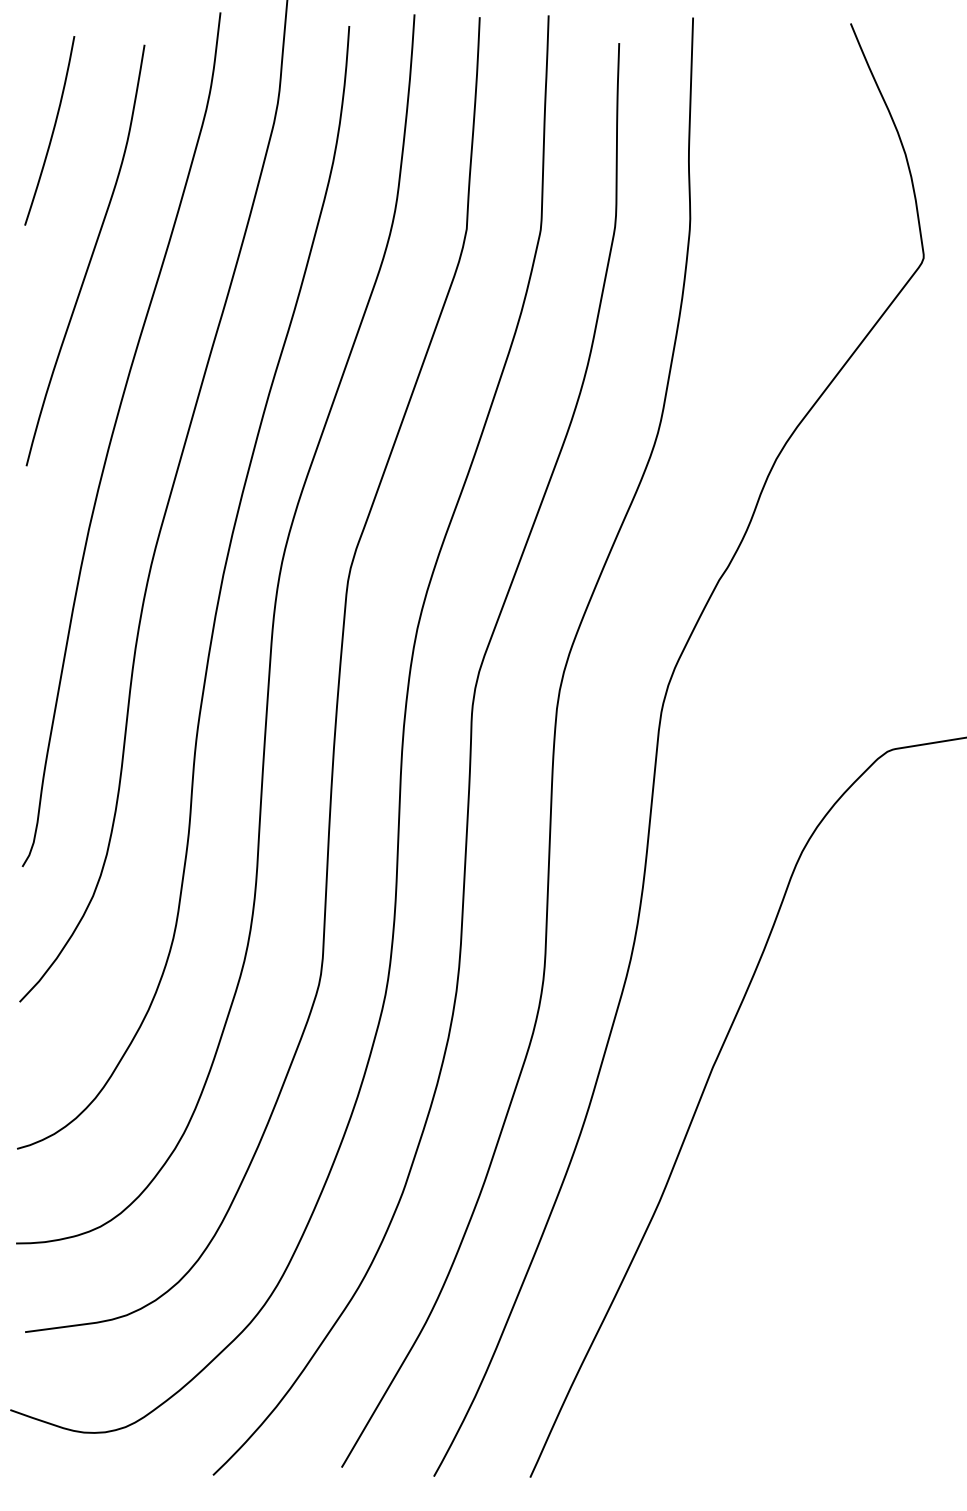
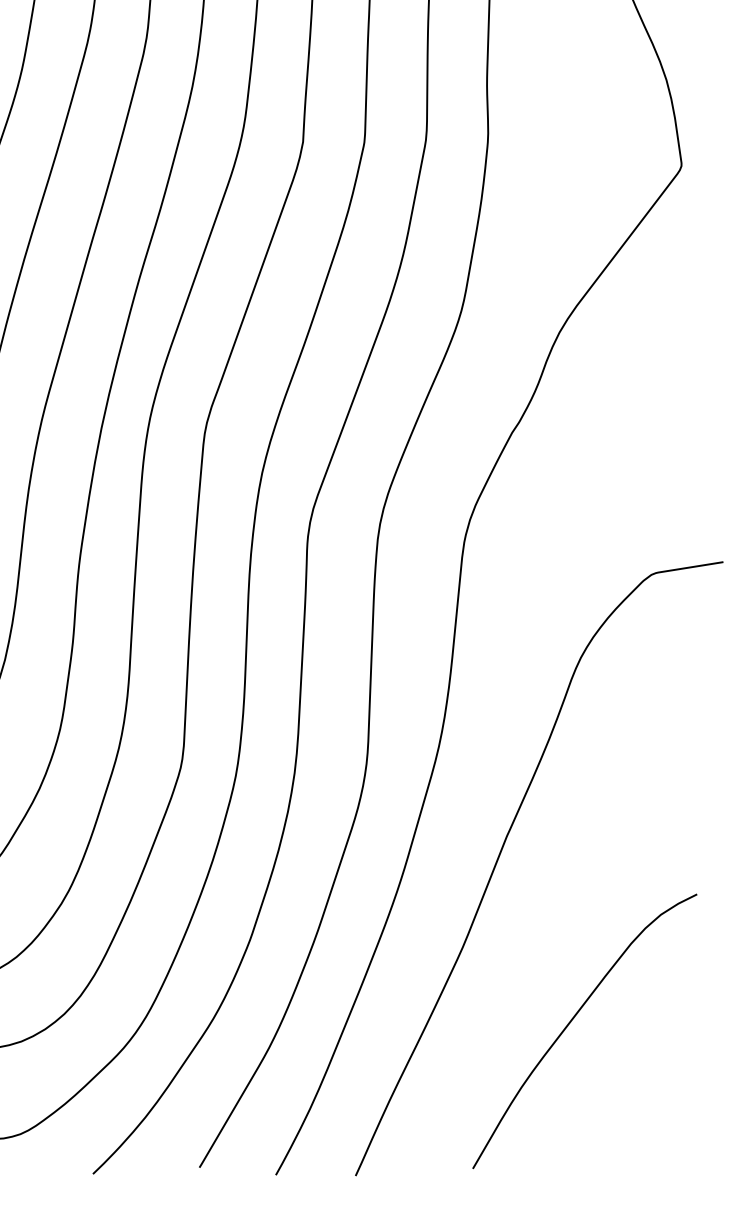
curve: (789, 1293) -> (570, 1023), added

